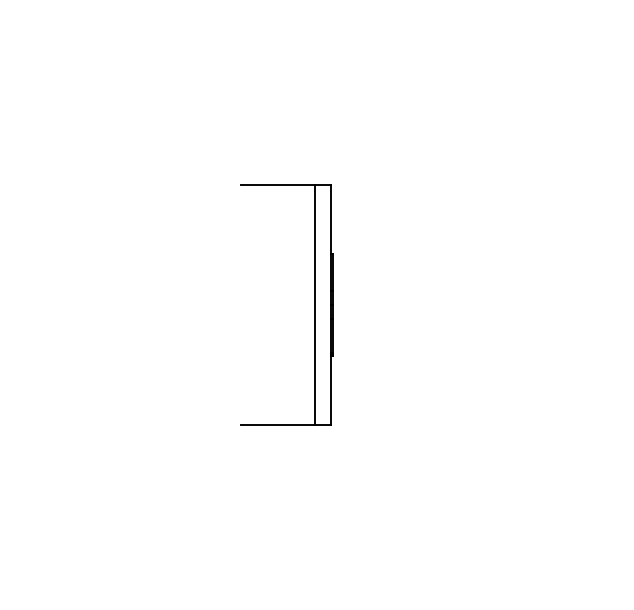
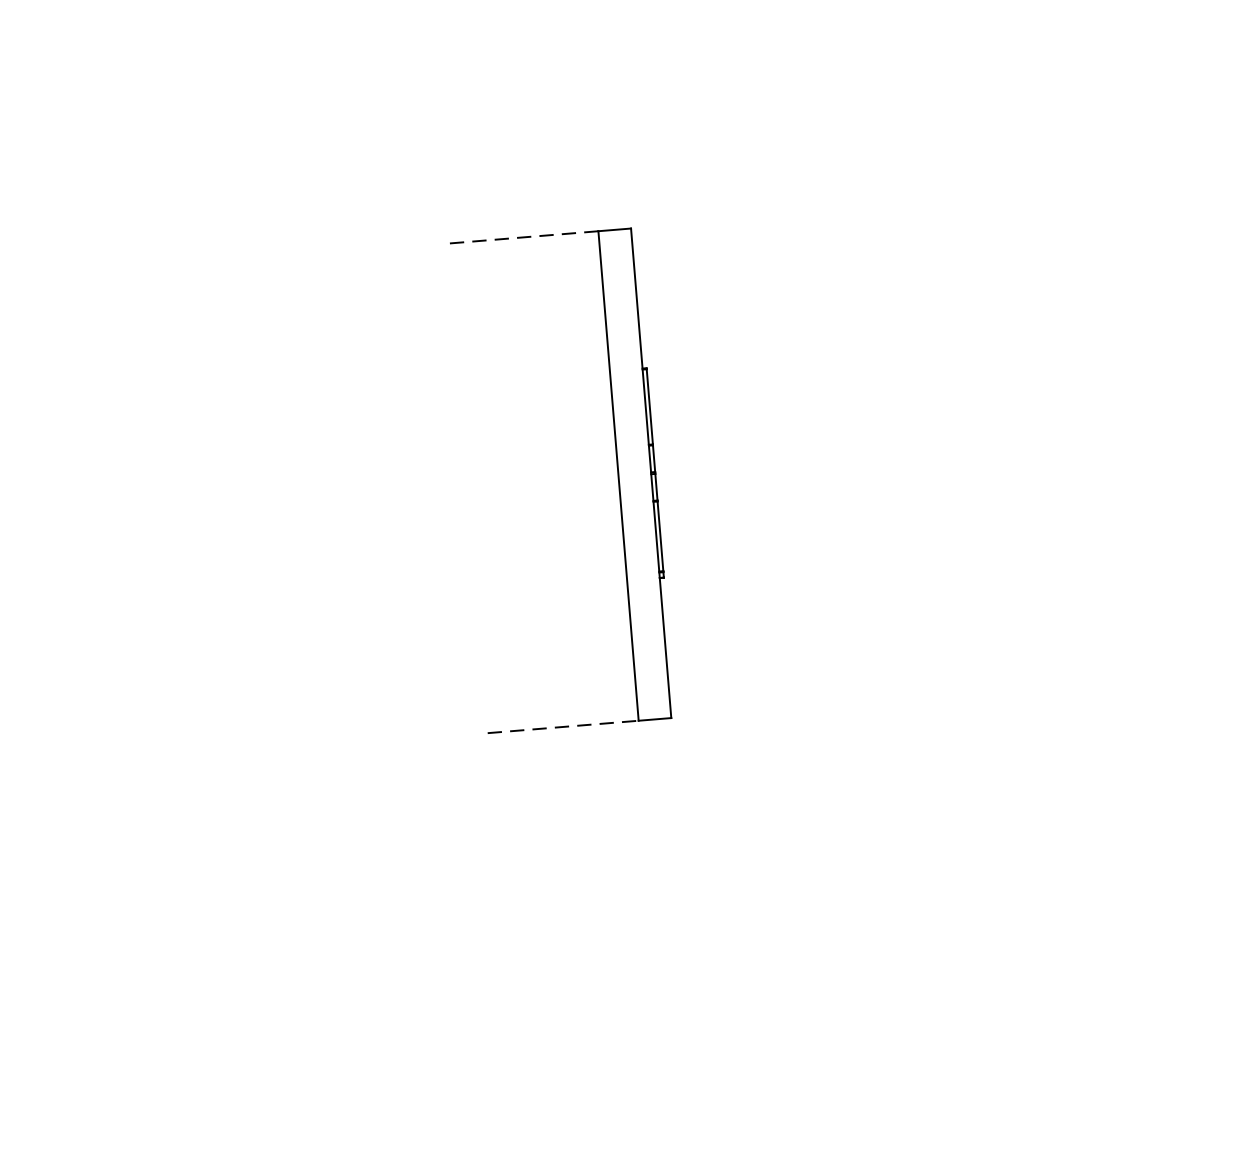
line: (277, 184) -> (522, 237), solid -> dashed
line: (278, 425) -> (564, 727), solid -> dashed

